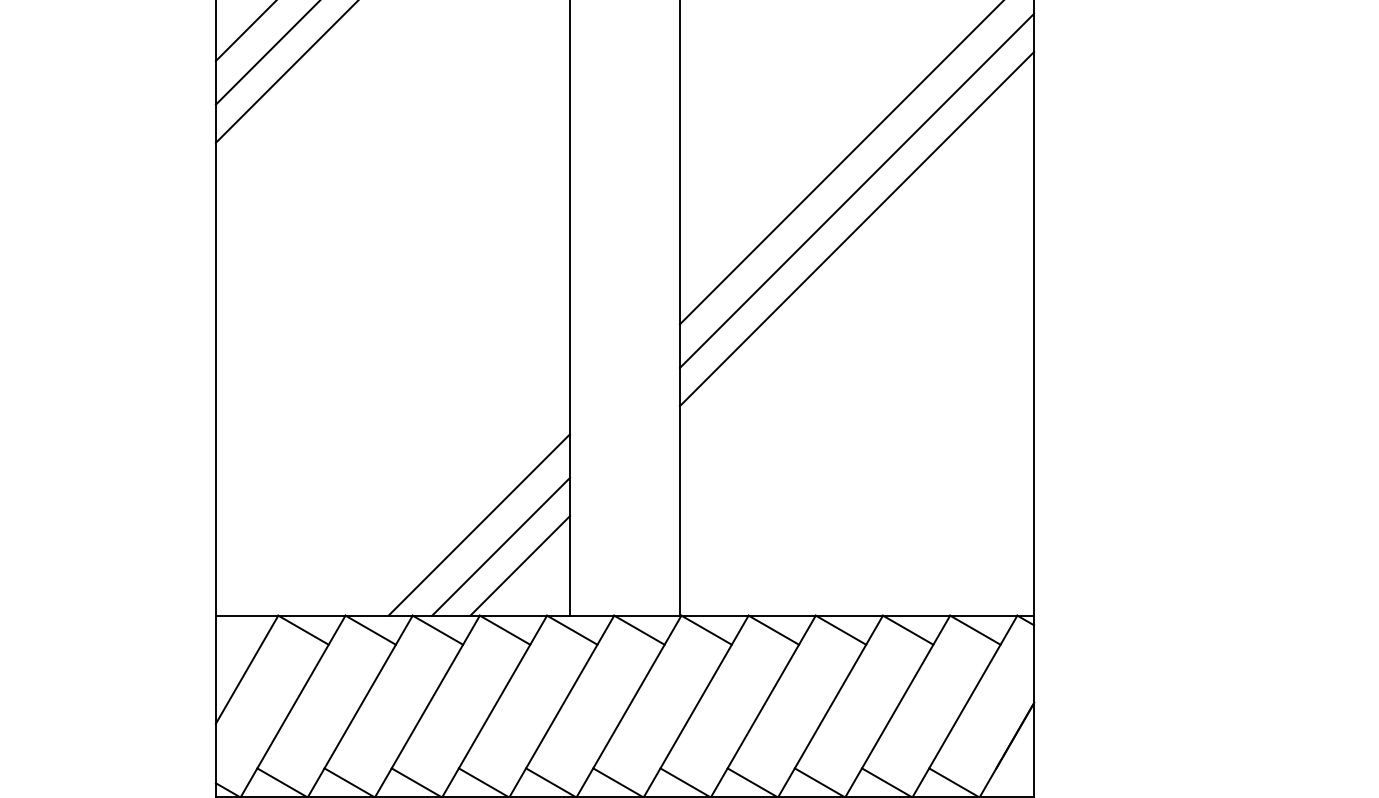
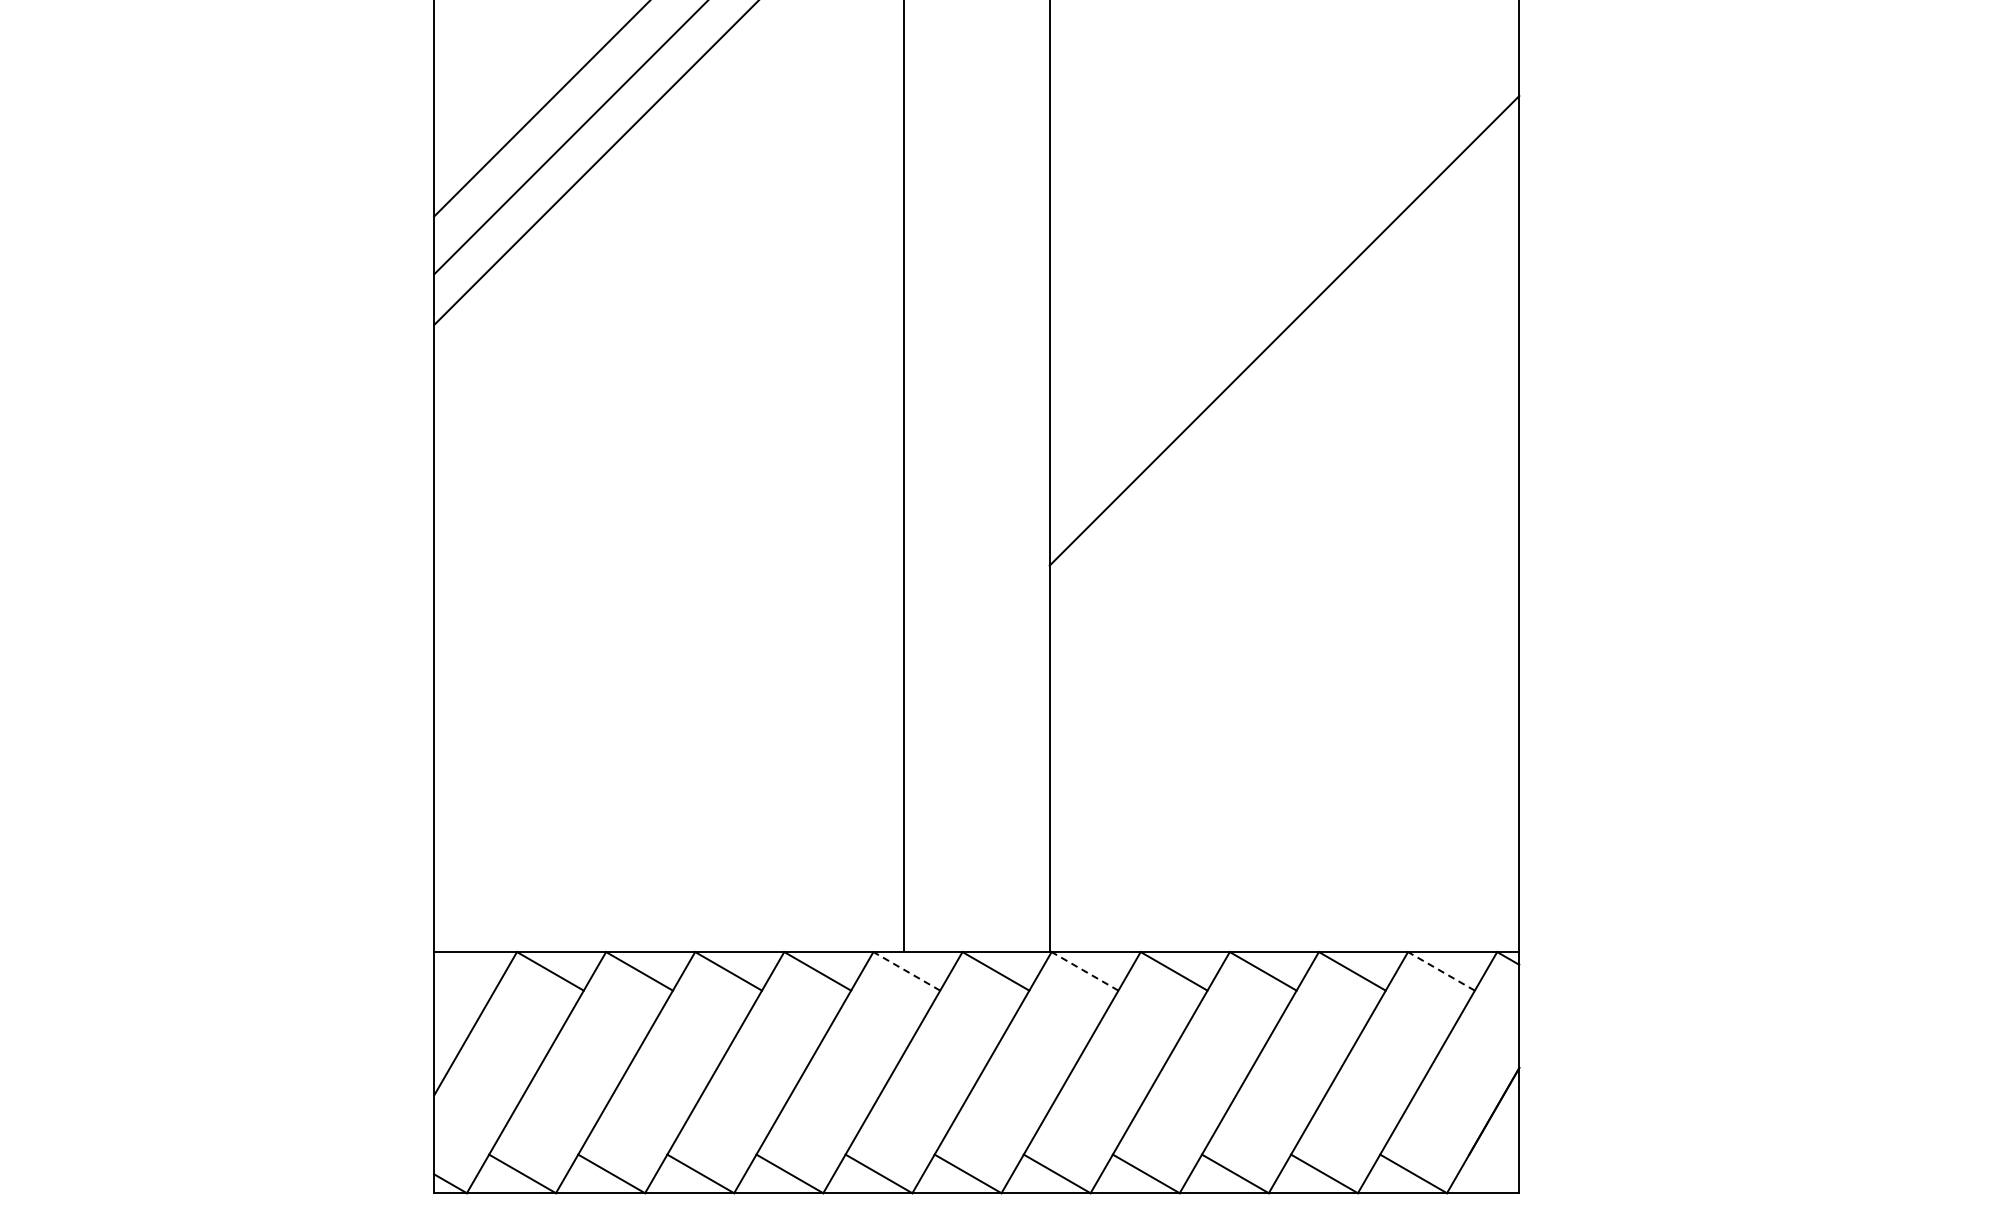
line: (857, 190) -> (1284, 388), removed
line: (857, 229) -> (1284, 439), removed
line: (479, 524) -> (783, 831), removed
line: (501, 546) -> (812, 860), removed
line: (520, 566) -> (837, 886), removed
line: (572, 630) -> (906, 971), solid -> dashed
line: (706, 630) -> (1085, 971), solid -> dashed
line: (975, 630) -> (1441, 971), solid -> dashed

